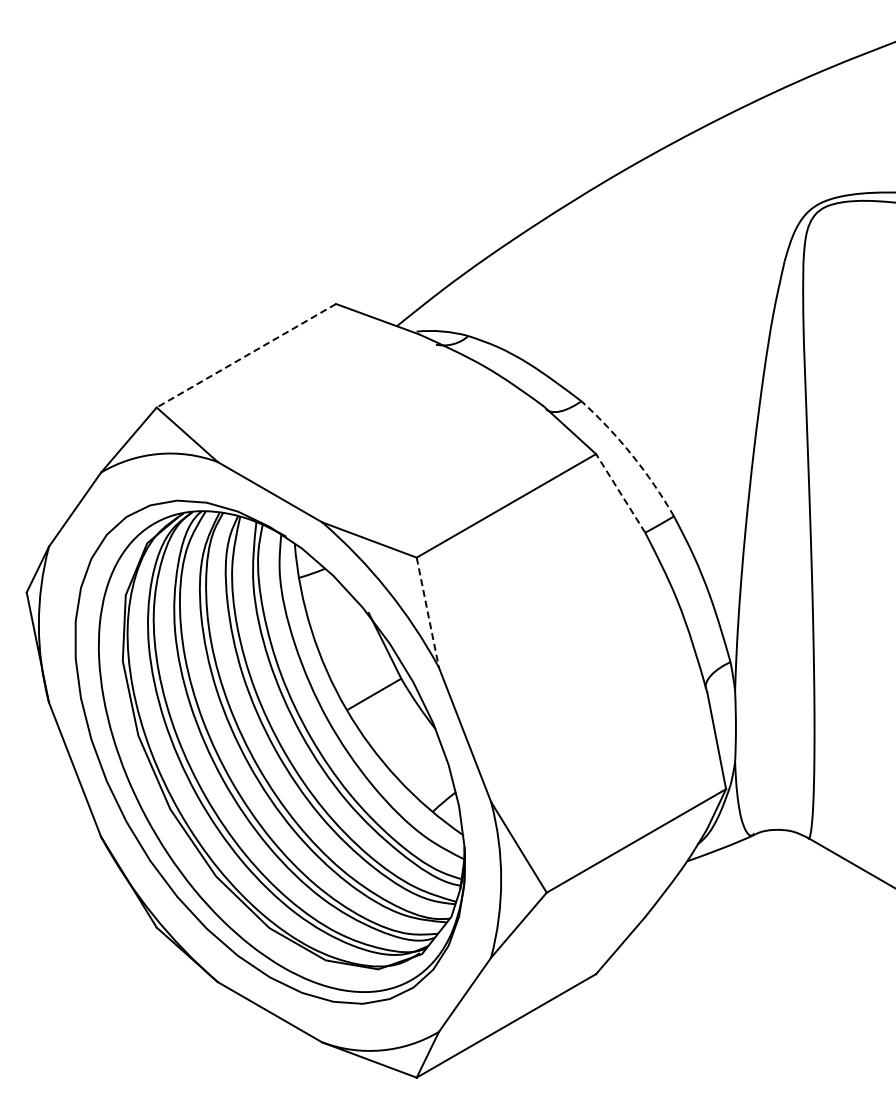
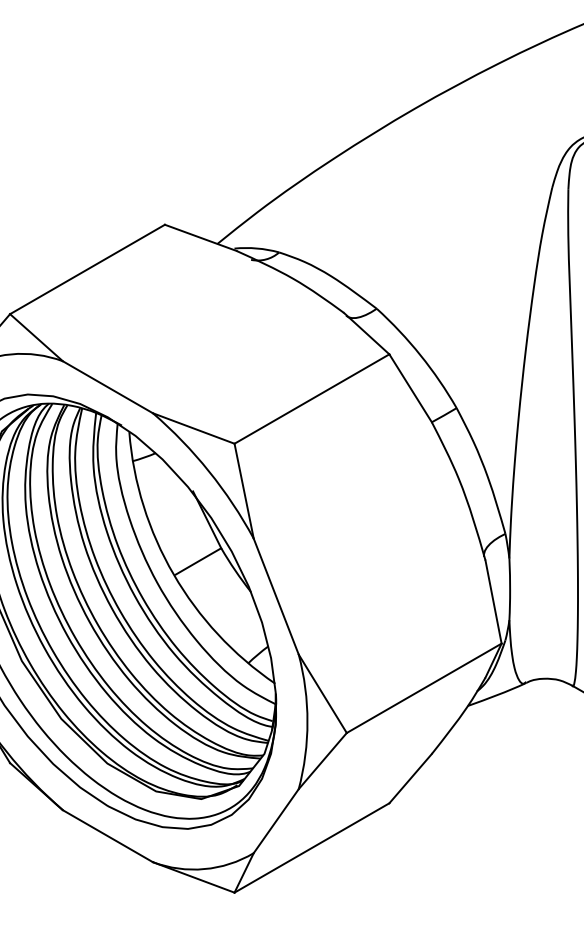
line: (246, 355) -> (87, 269), dashed -> solid
arc: (632, 455) -> (420, 355), dashed -> solid
line: (620, 492) -> (410, 387), dashed -> solid
line: (427, 613) -> (243, 491), dashed -> solid

